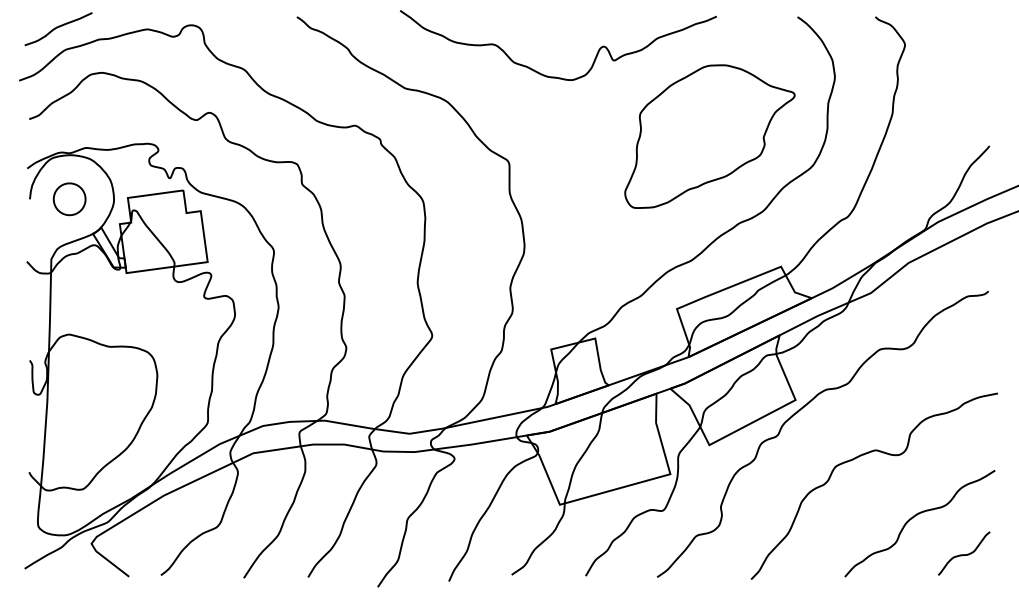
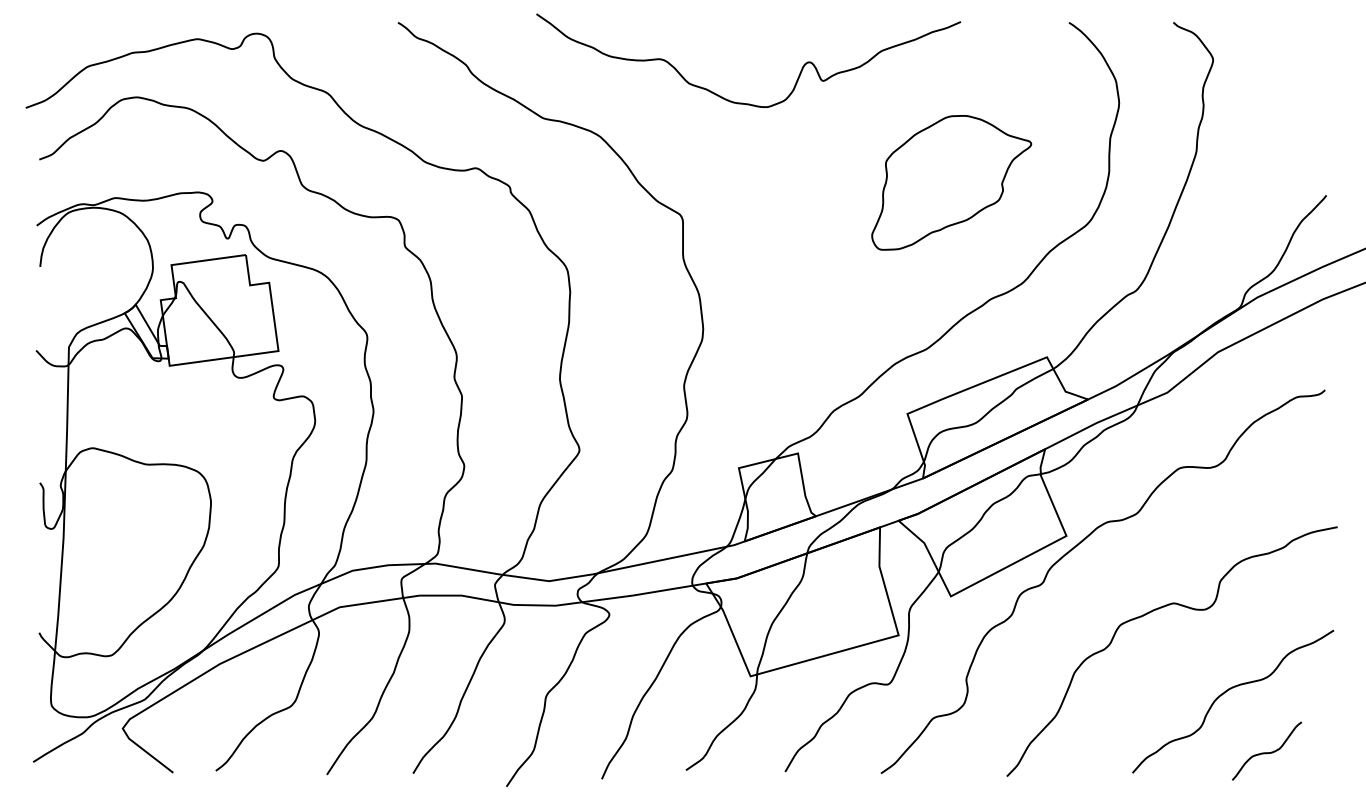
curve: (57, 28) -> (77, 37), removed
part: (709, 136) -> (951, 182), size x0.7
part: (69, 199) -> (93, 267), removed
curve: (964, 554) -> (1267, 752), moved

